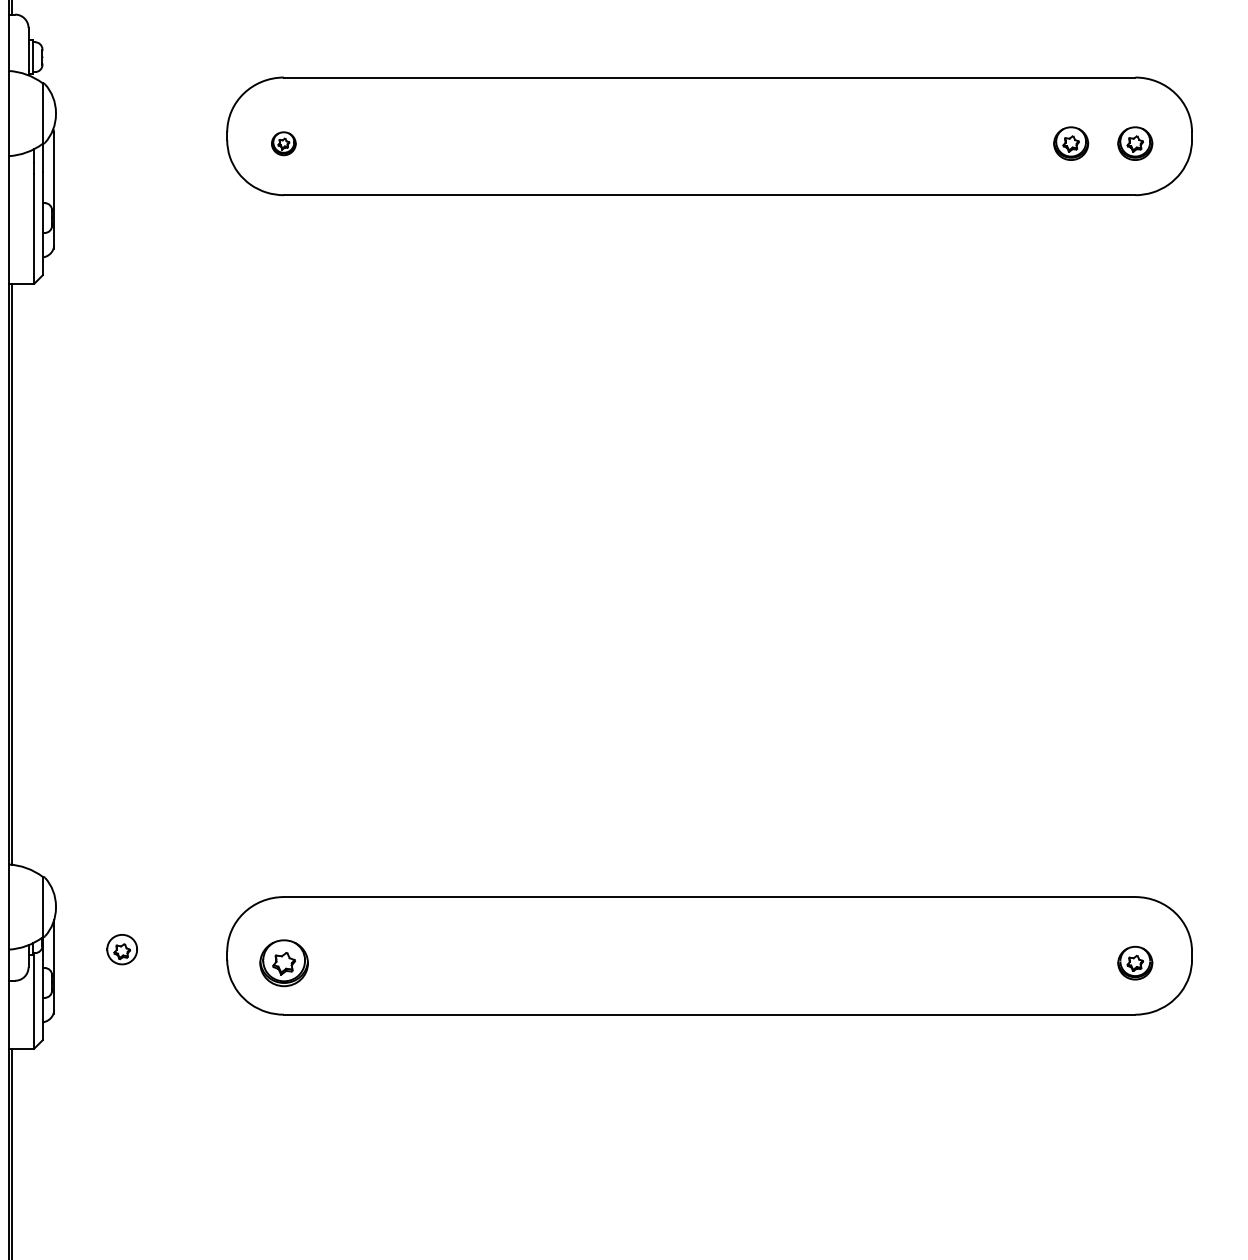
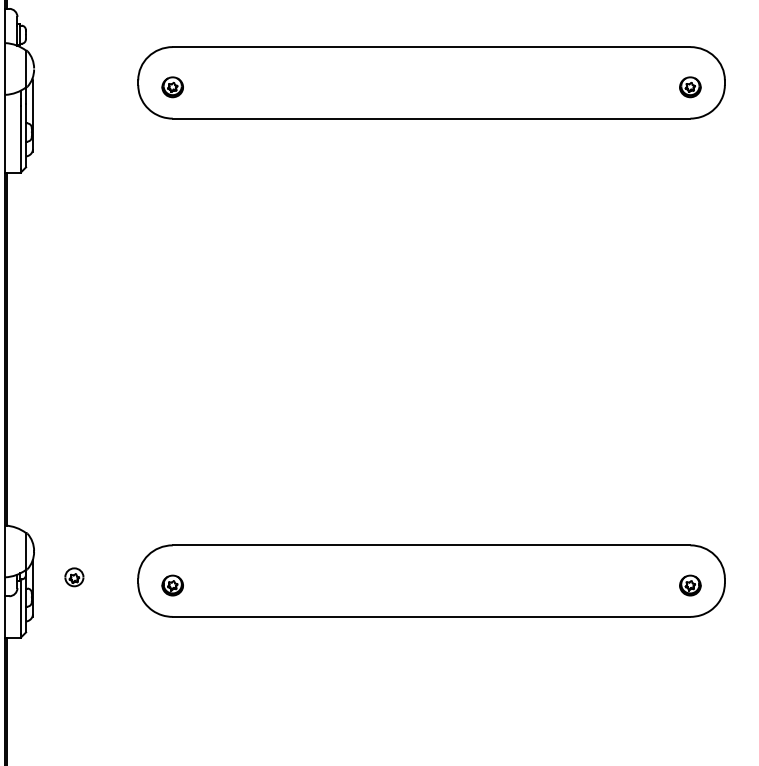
part: (283, 143) -> (172, 87), size x1.43
part: (1071, 143) -> (651, 87), removed
part: (283, 963) -> (172, 585), size x0.71

